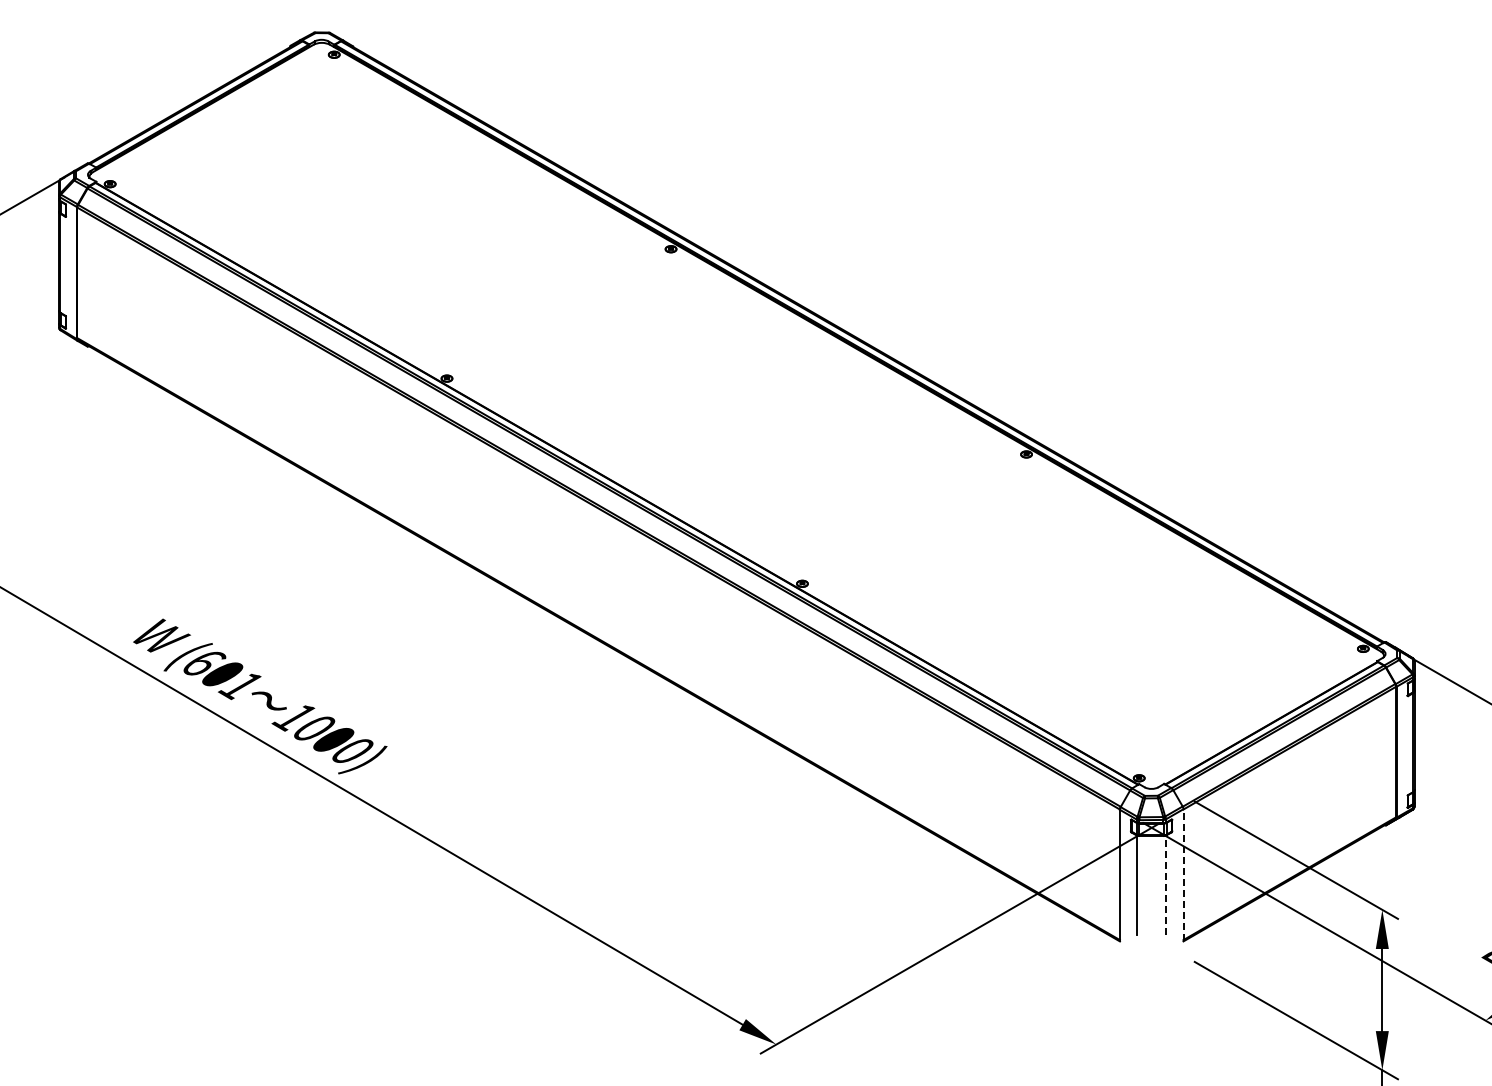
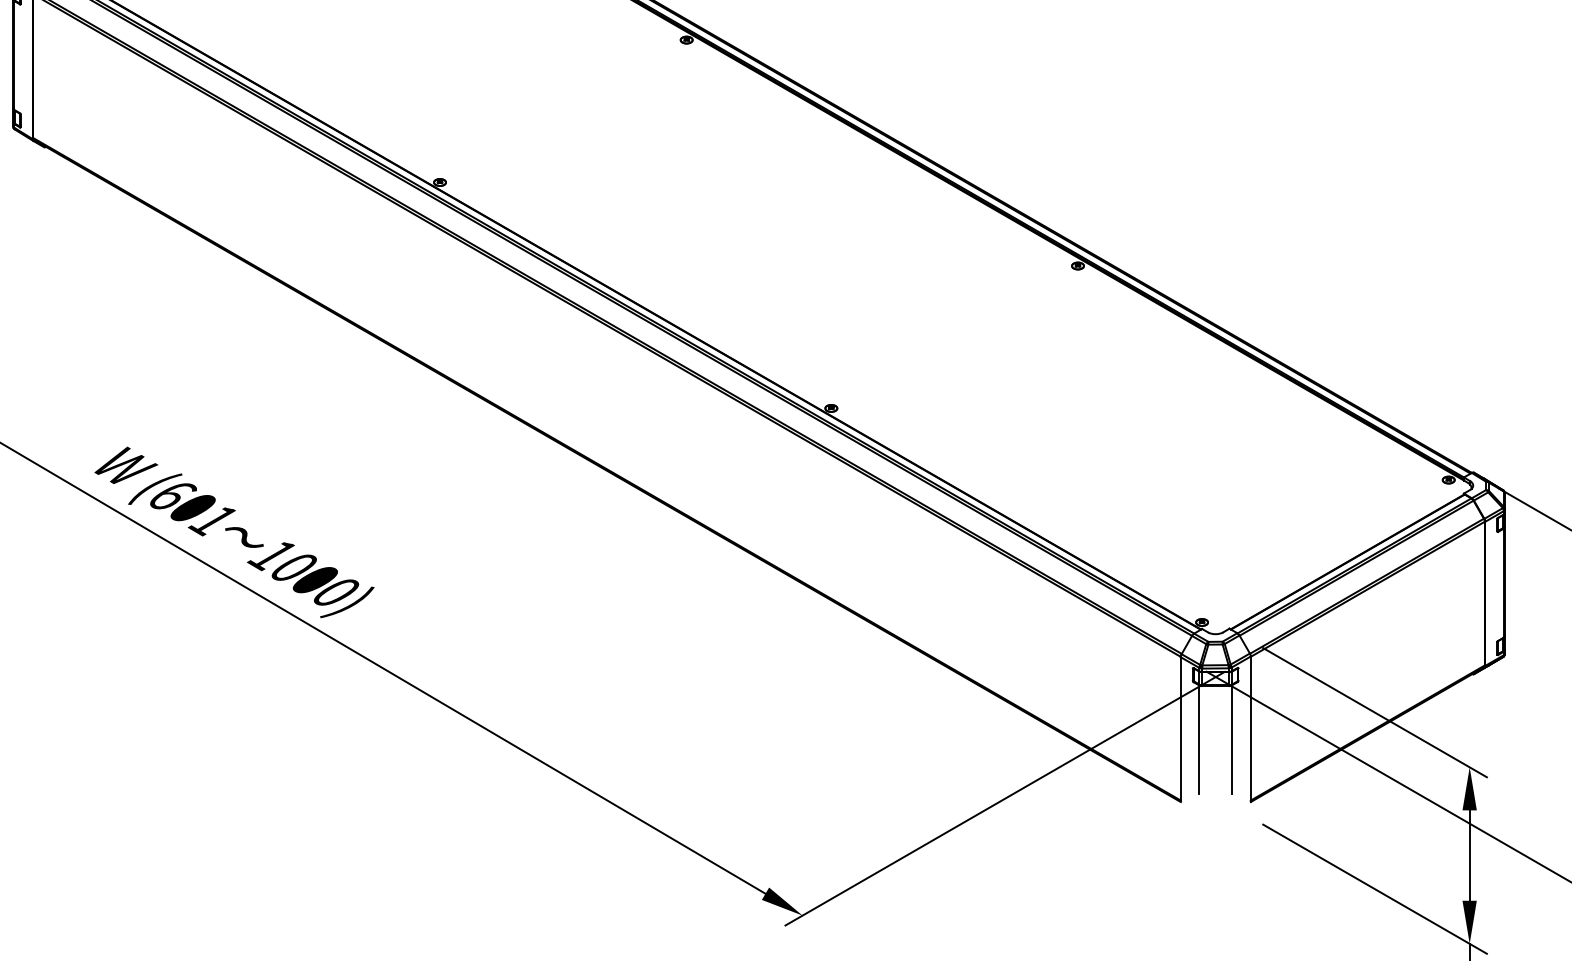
line: (1183, 874) -> (1250, 728), dashed -> solid
line: (1166, 885) -> (1232, 740), dashed -> solid

